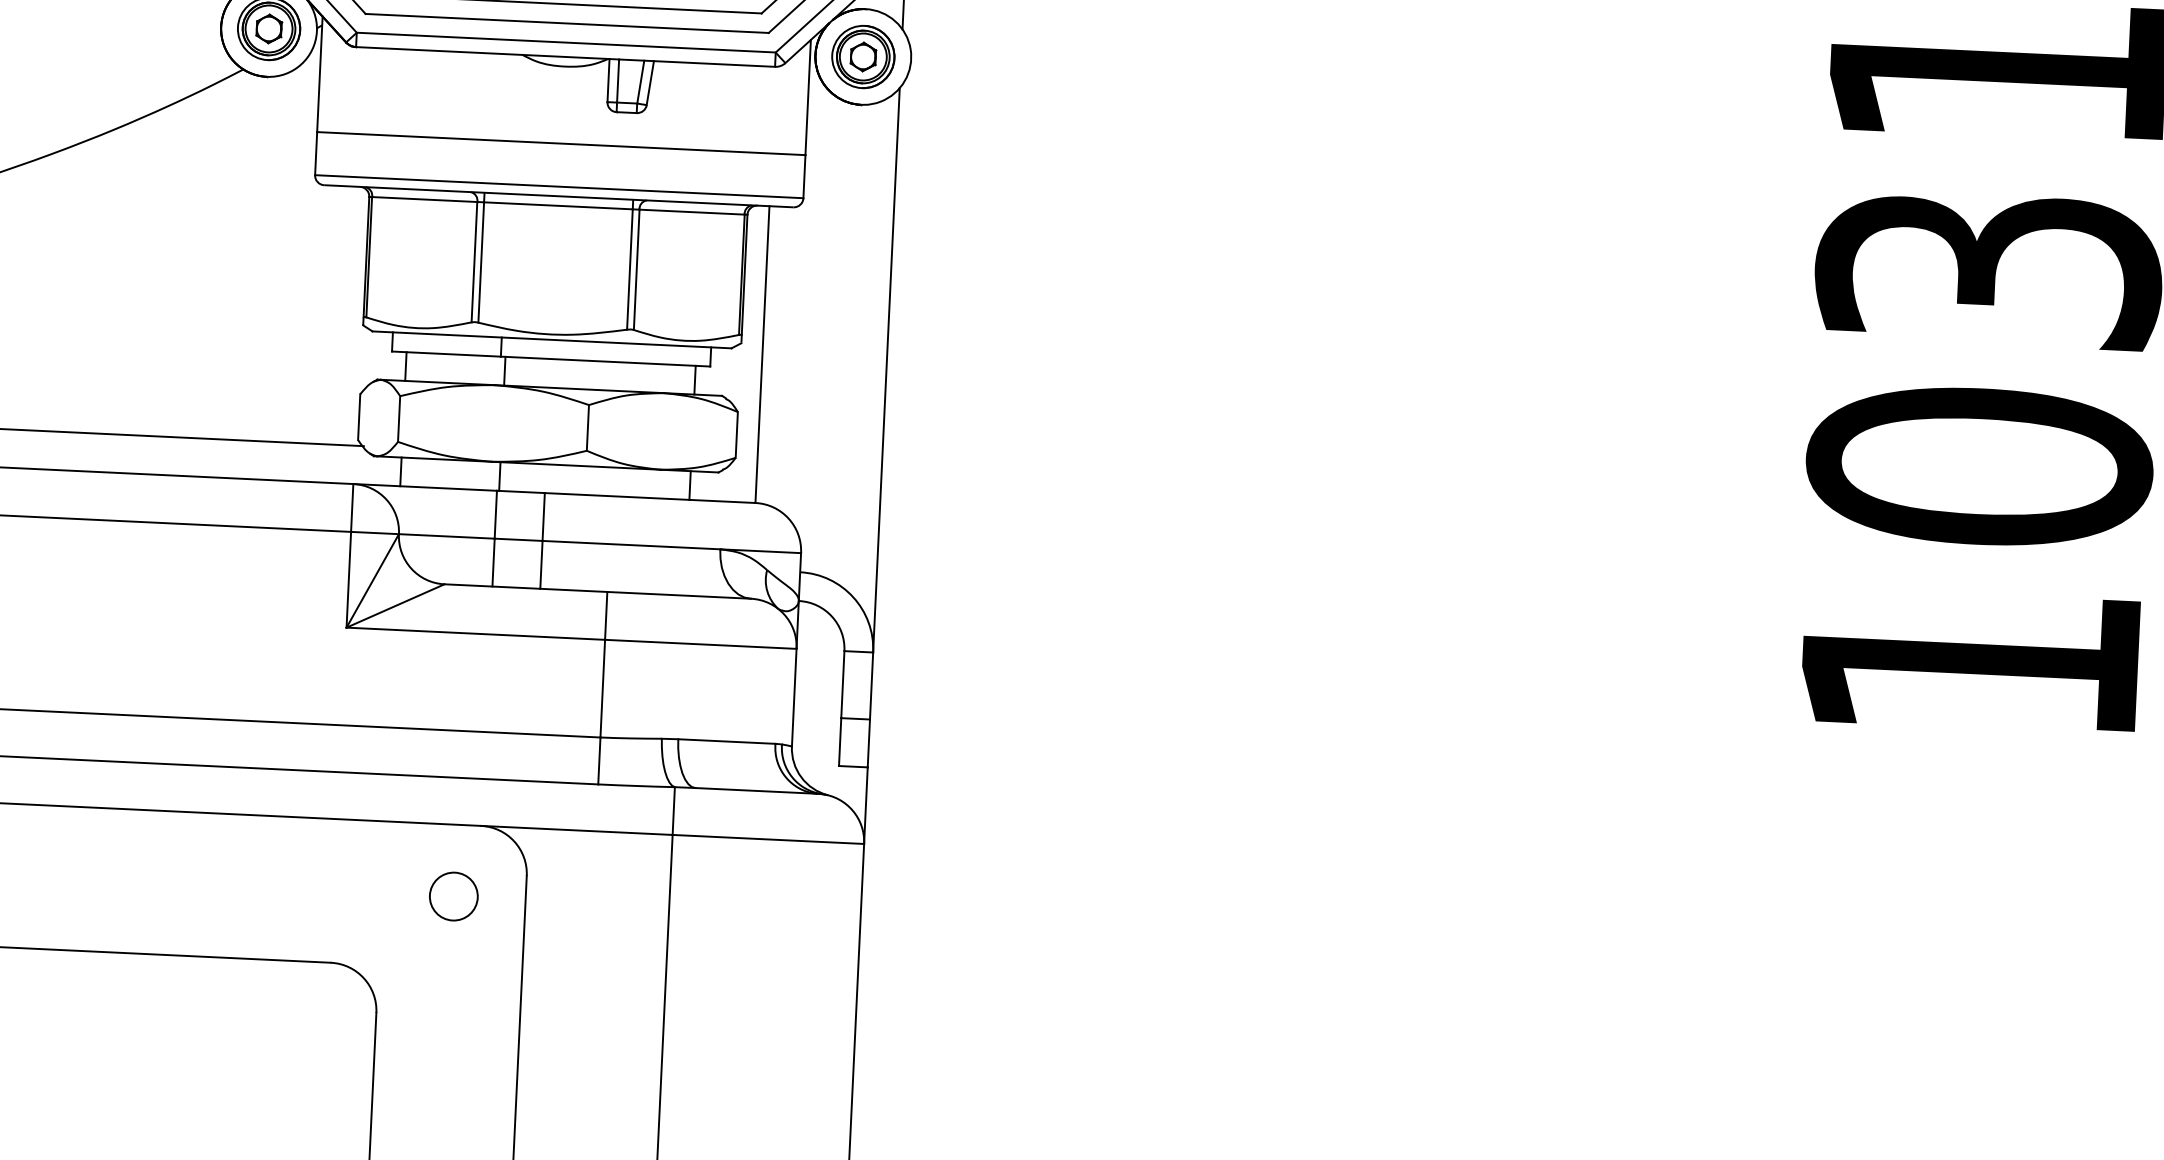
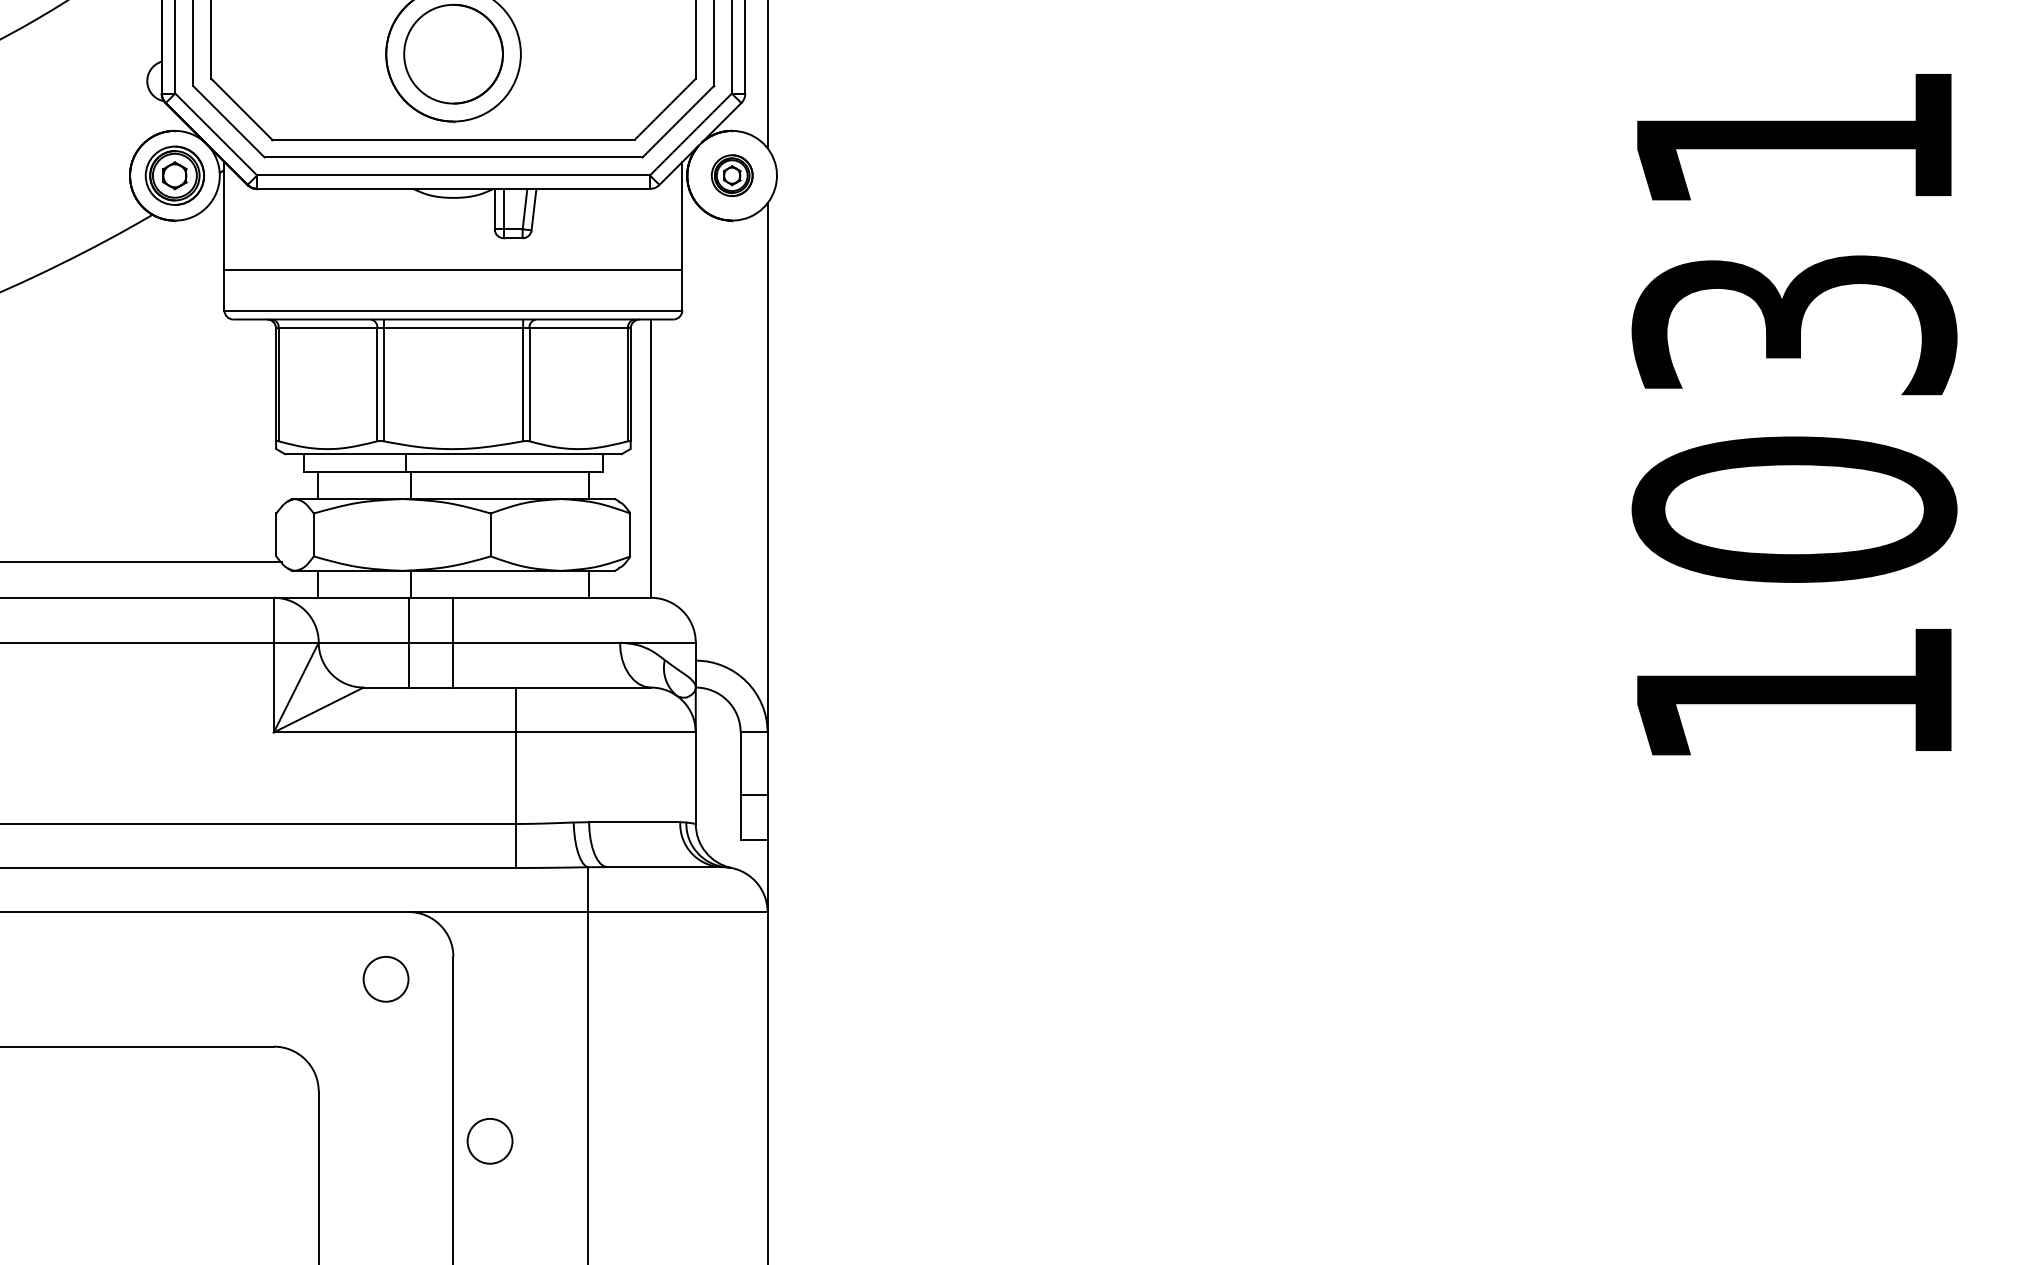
part: (863, 56) -> (732, 175), size x0.7
circle: (555, 1074) -> (489, 1141), added

